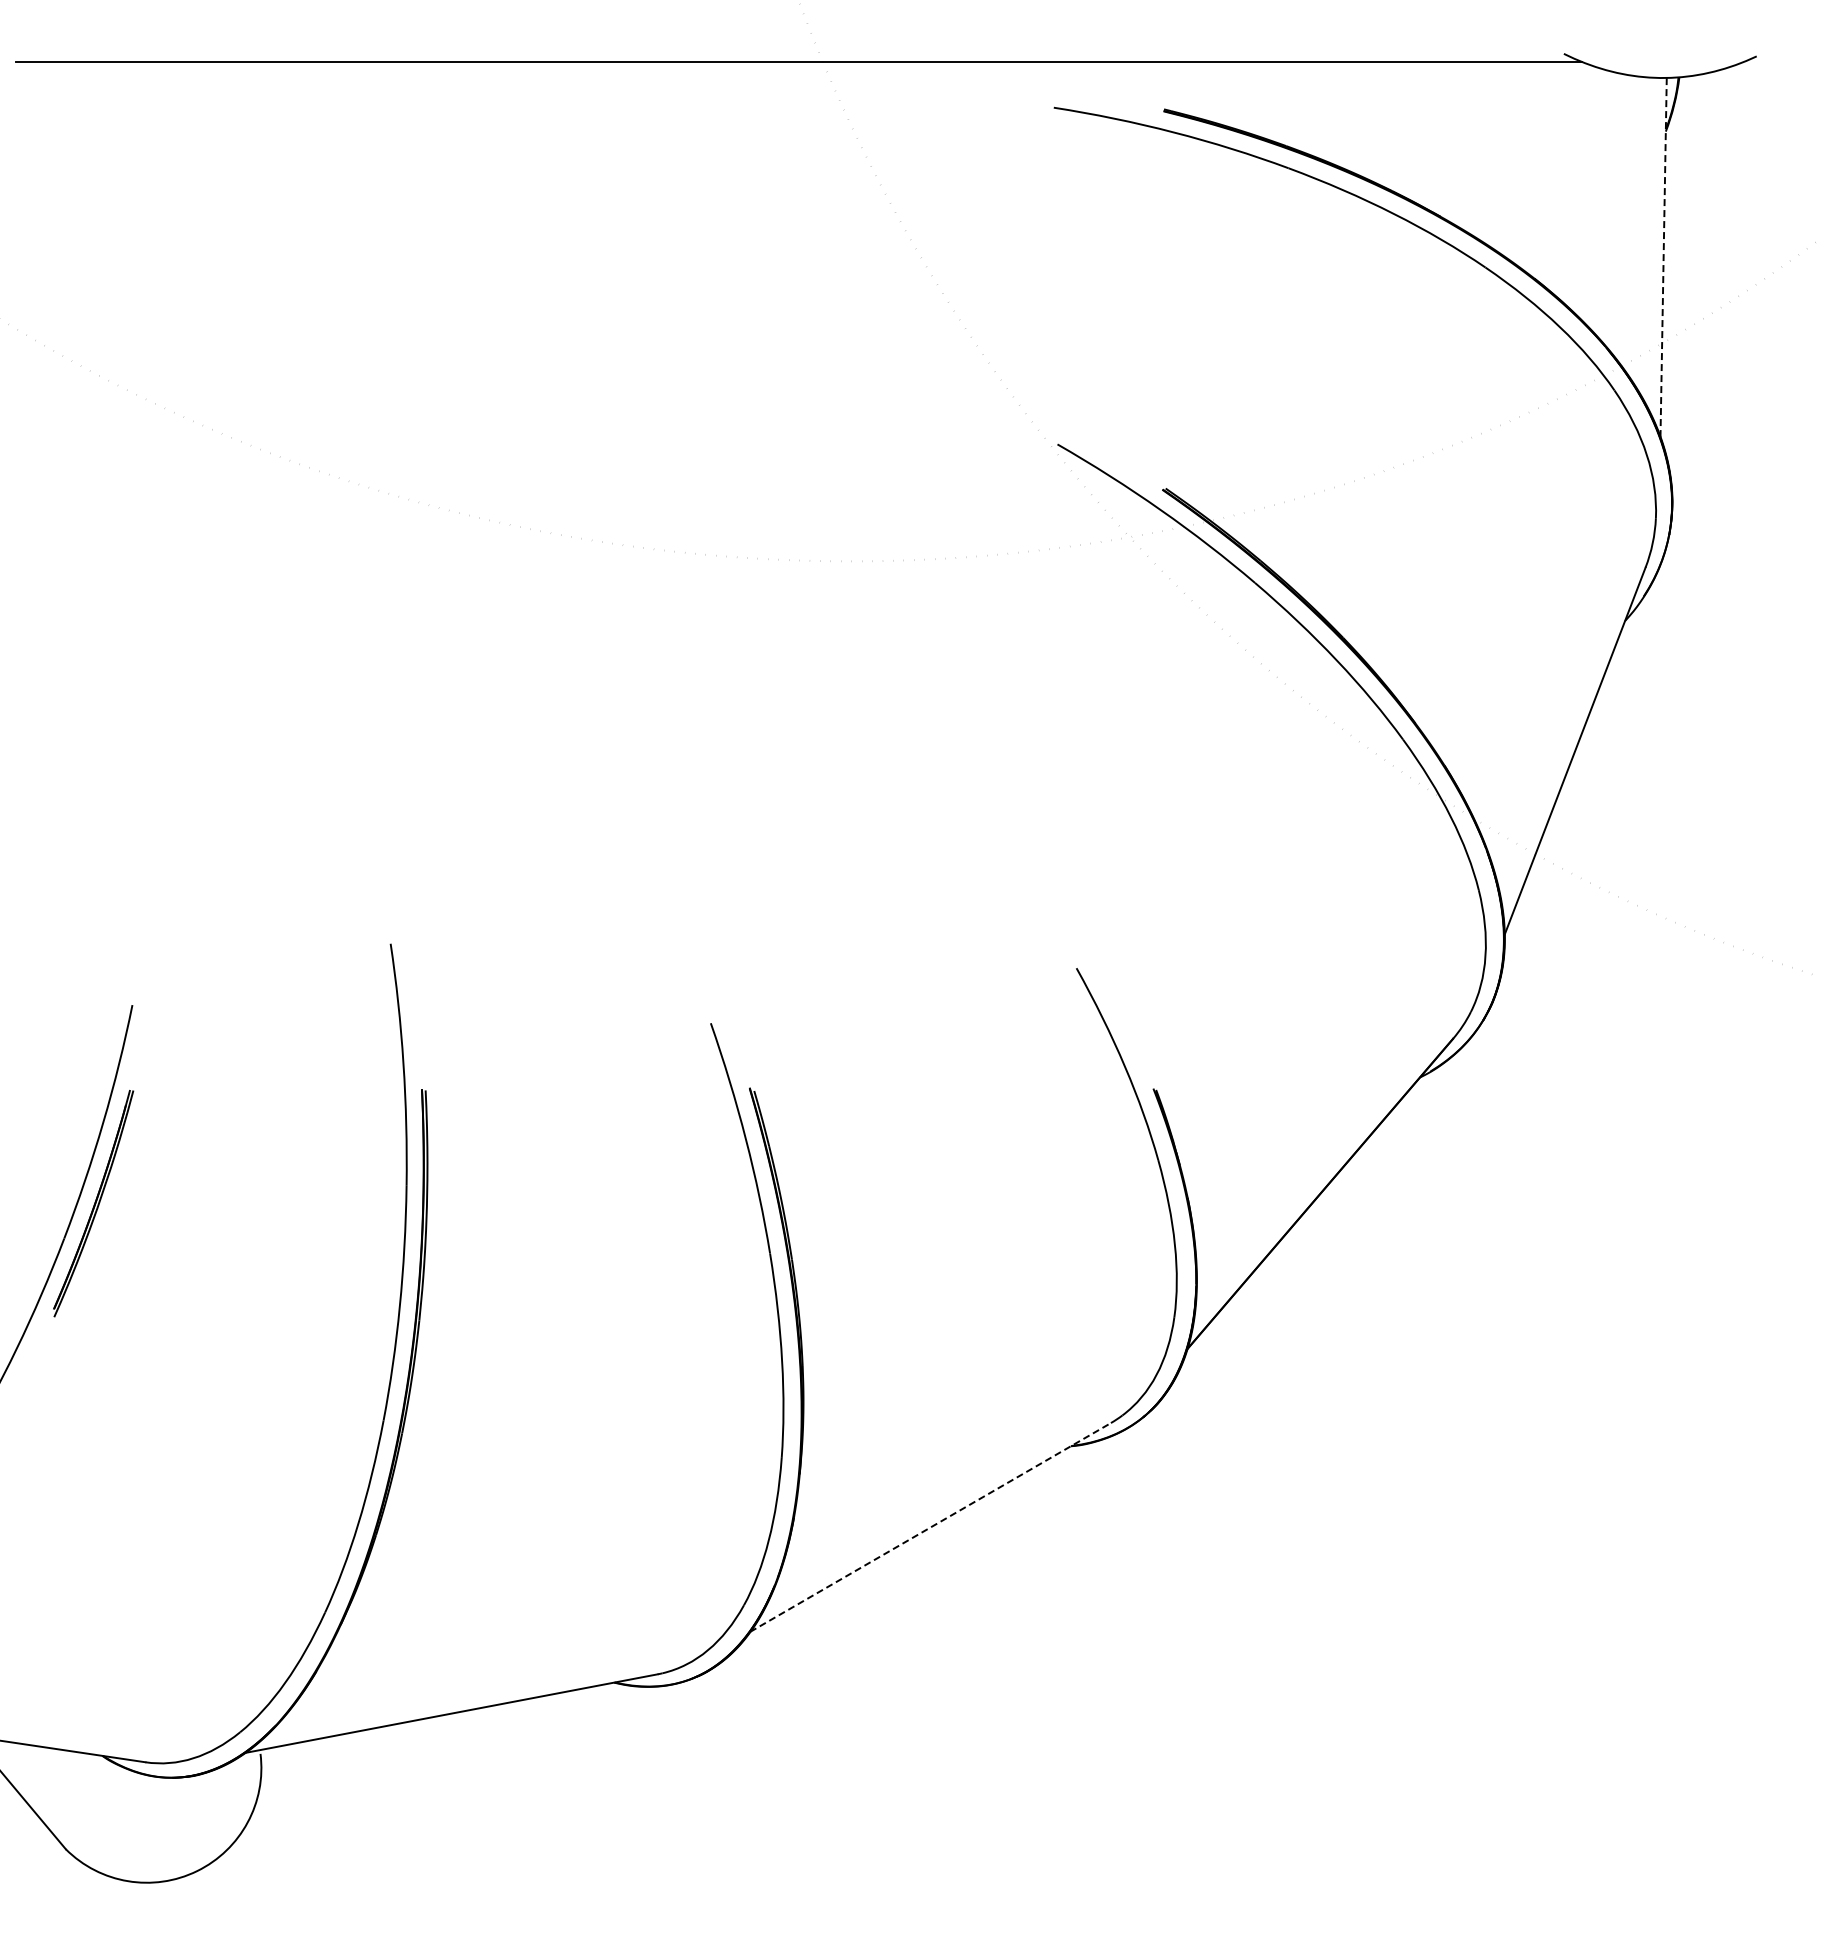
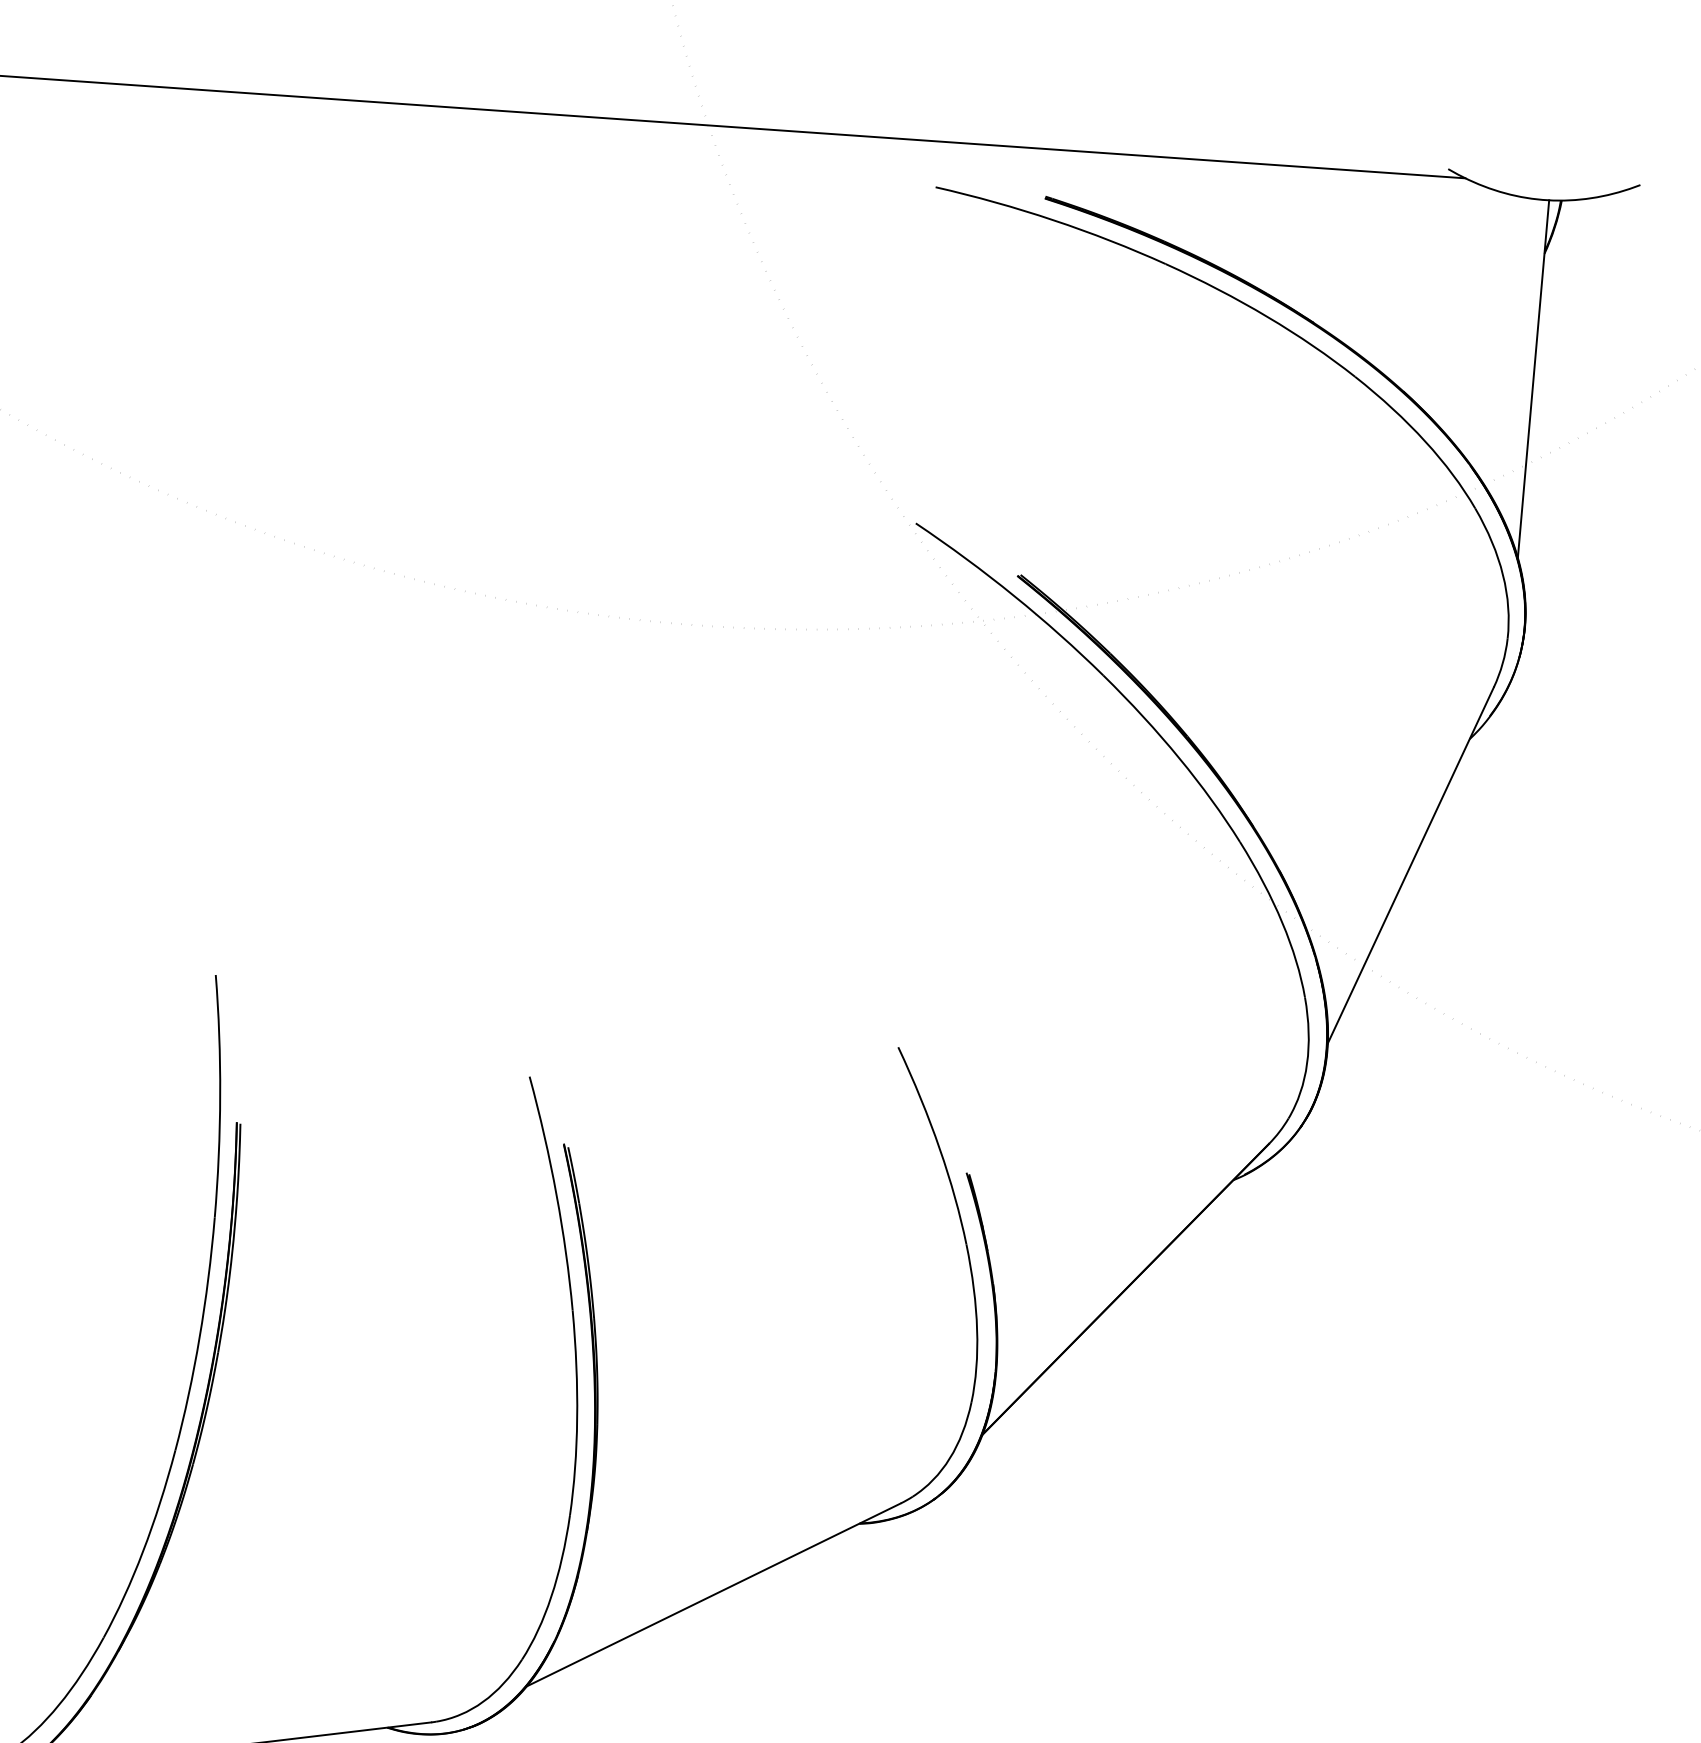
line: (1663, 257) -> (1533, 379), dashed -> solid
line: (931, 1527) -> (714, 1595), dashed -> solid

